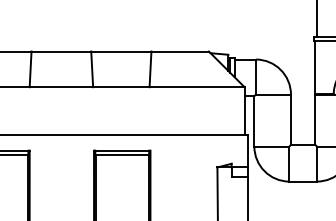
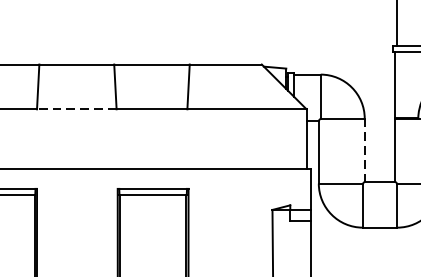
line: (61, 87) -> (76, 109), solid -> dashed
line: (290, 120) -> (364, 151), solid -> dashed

